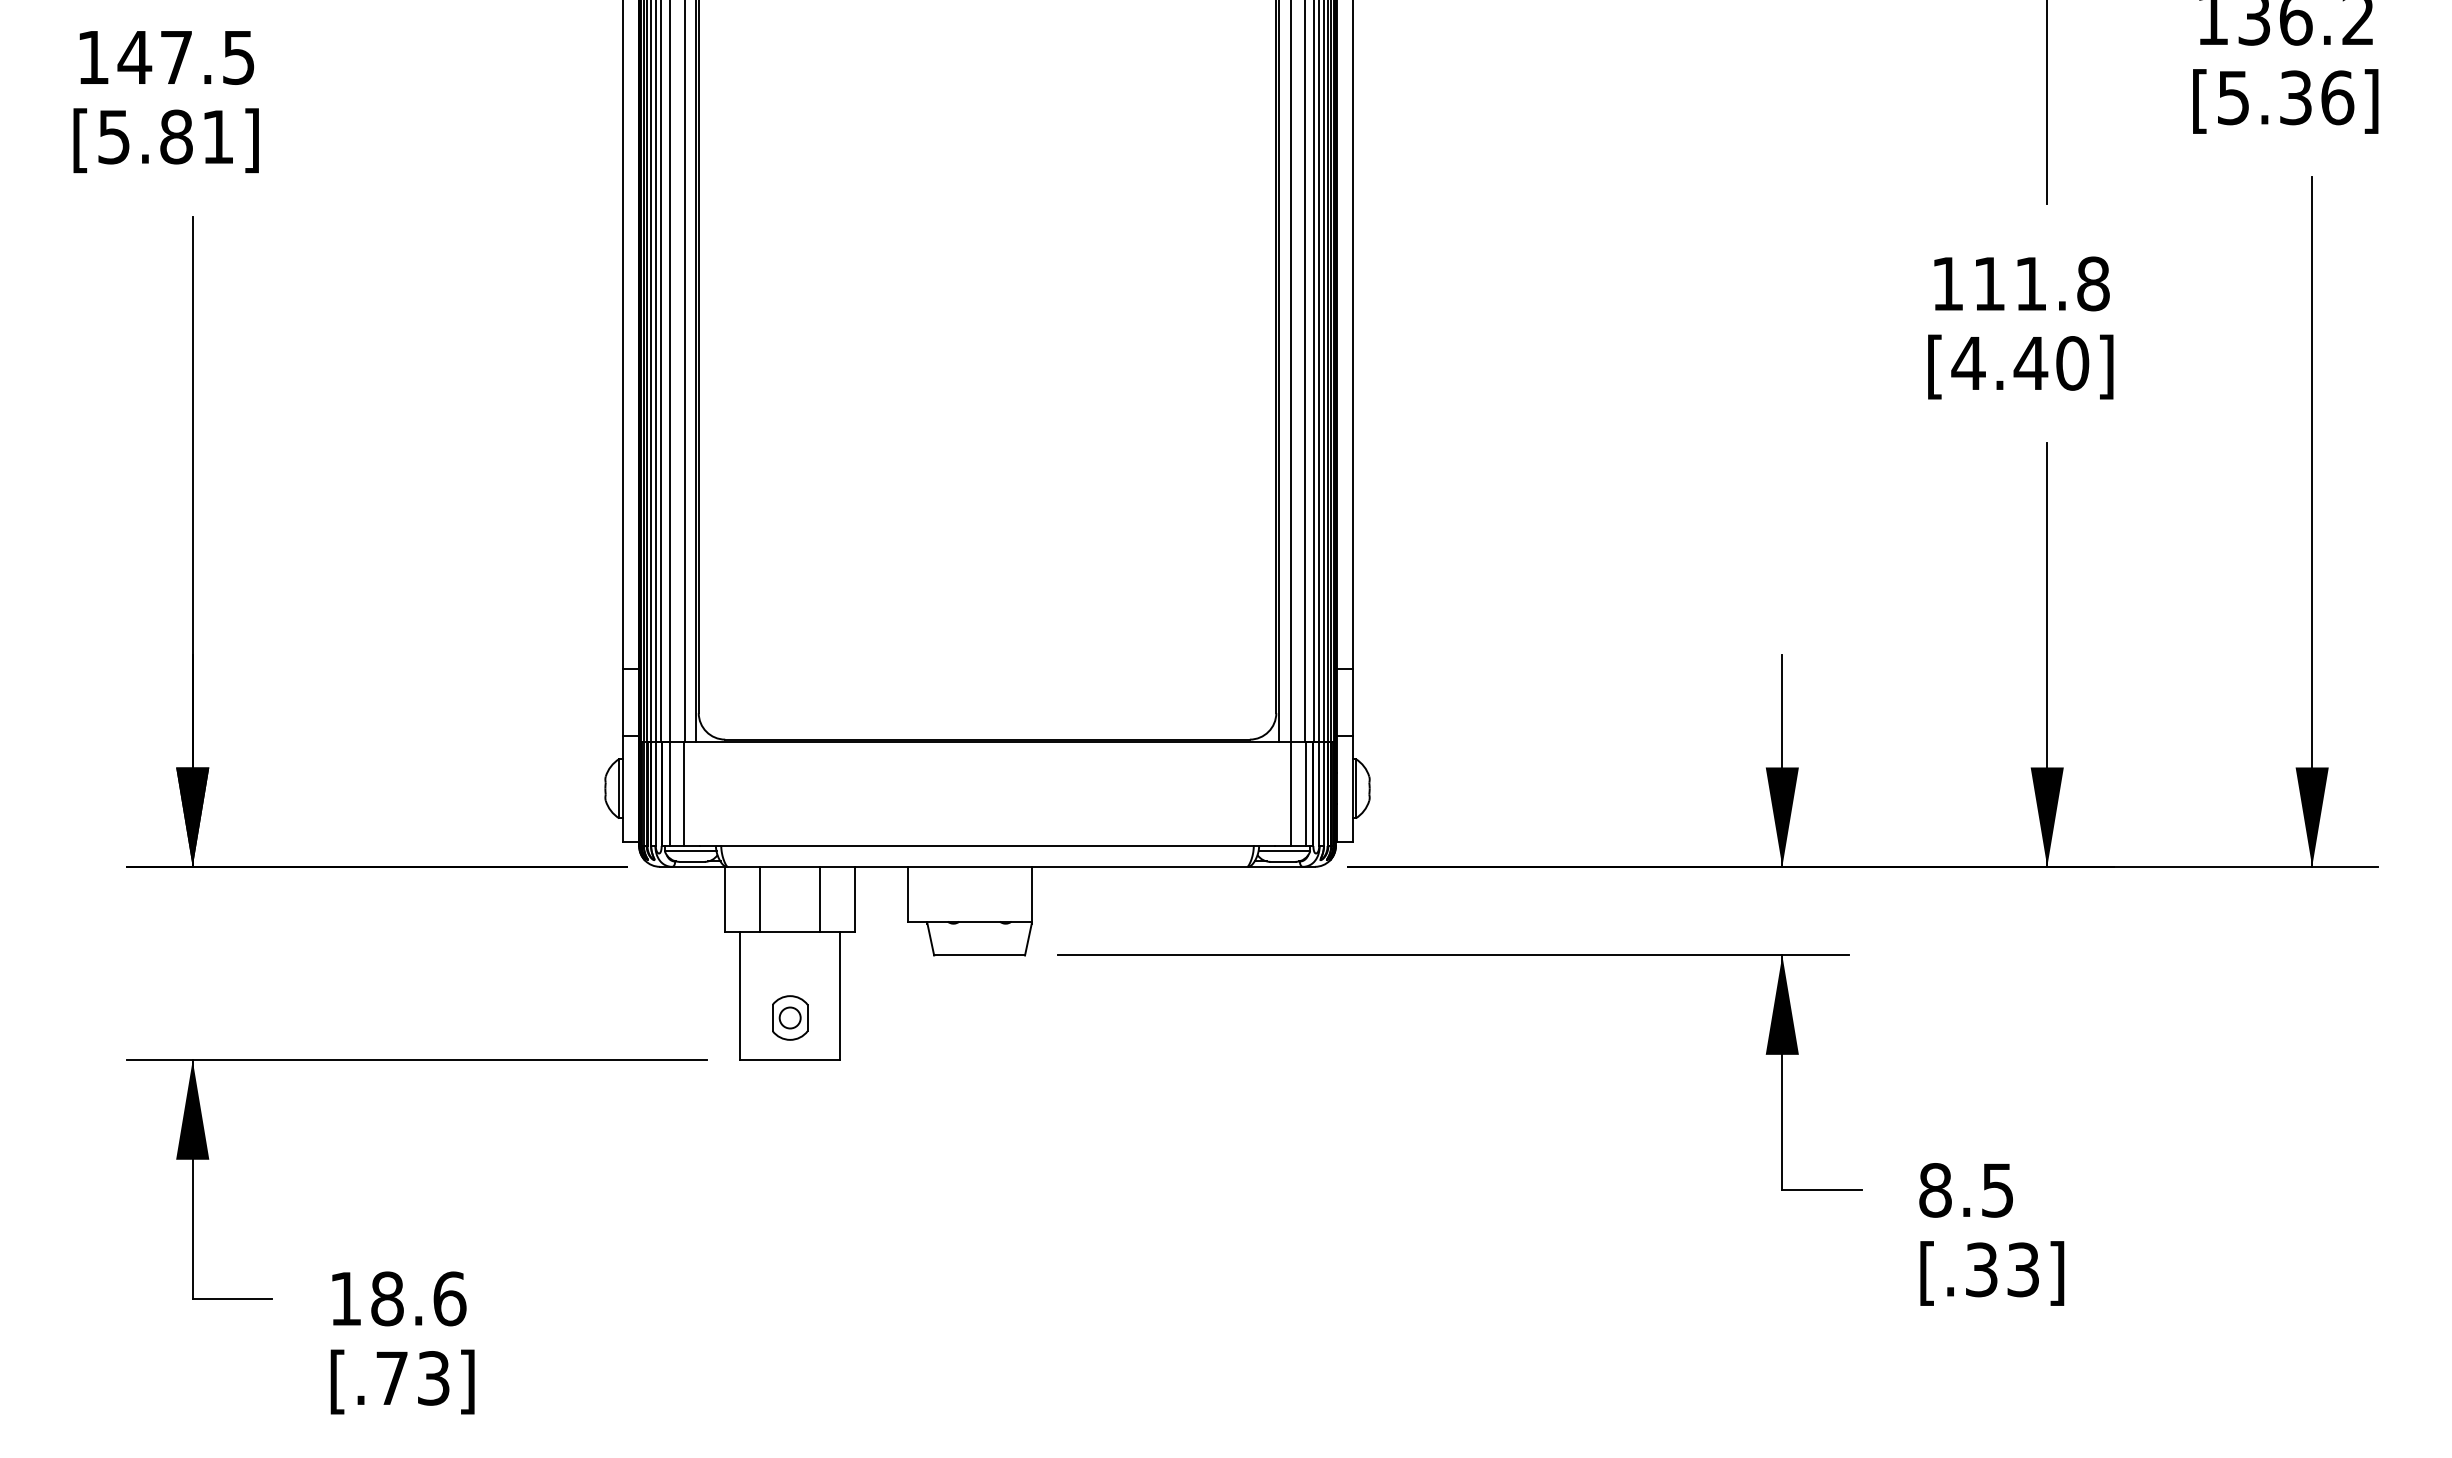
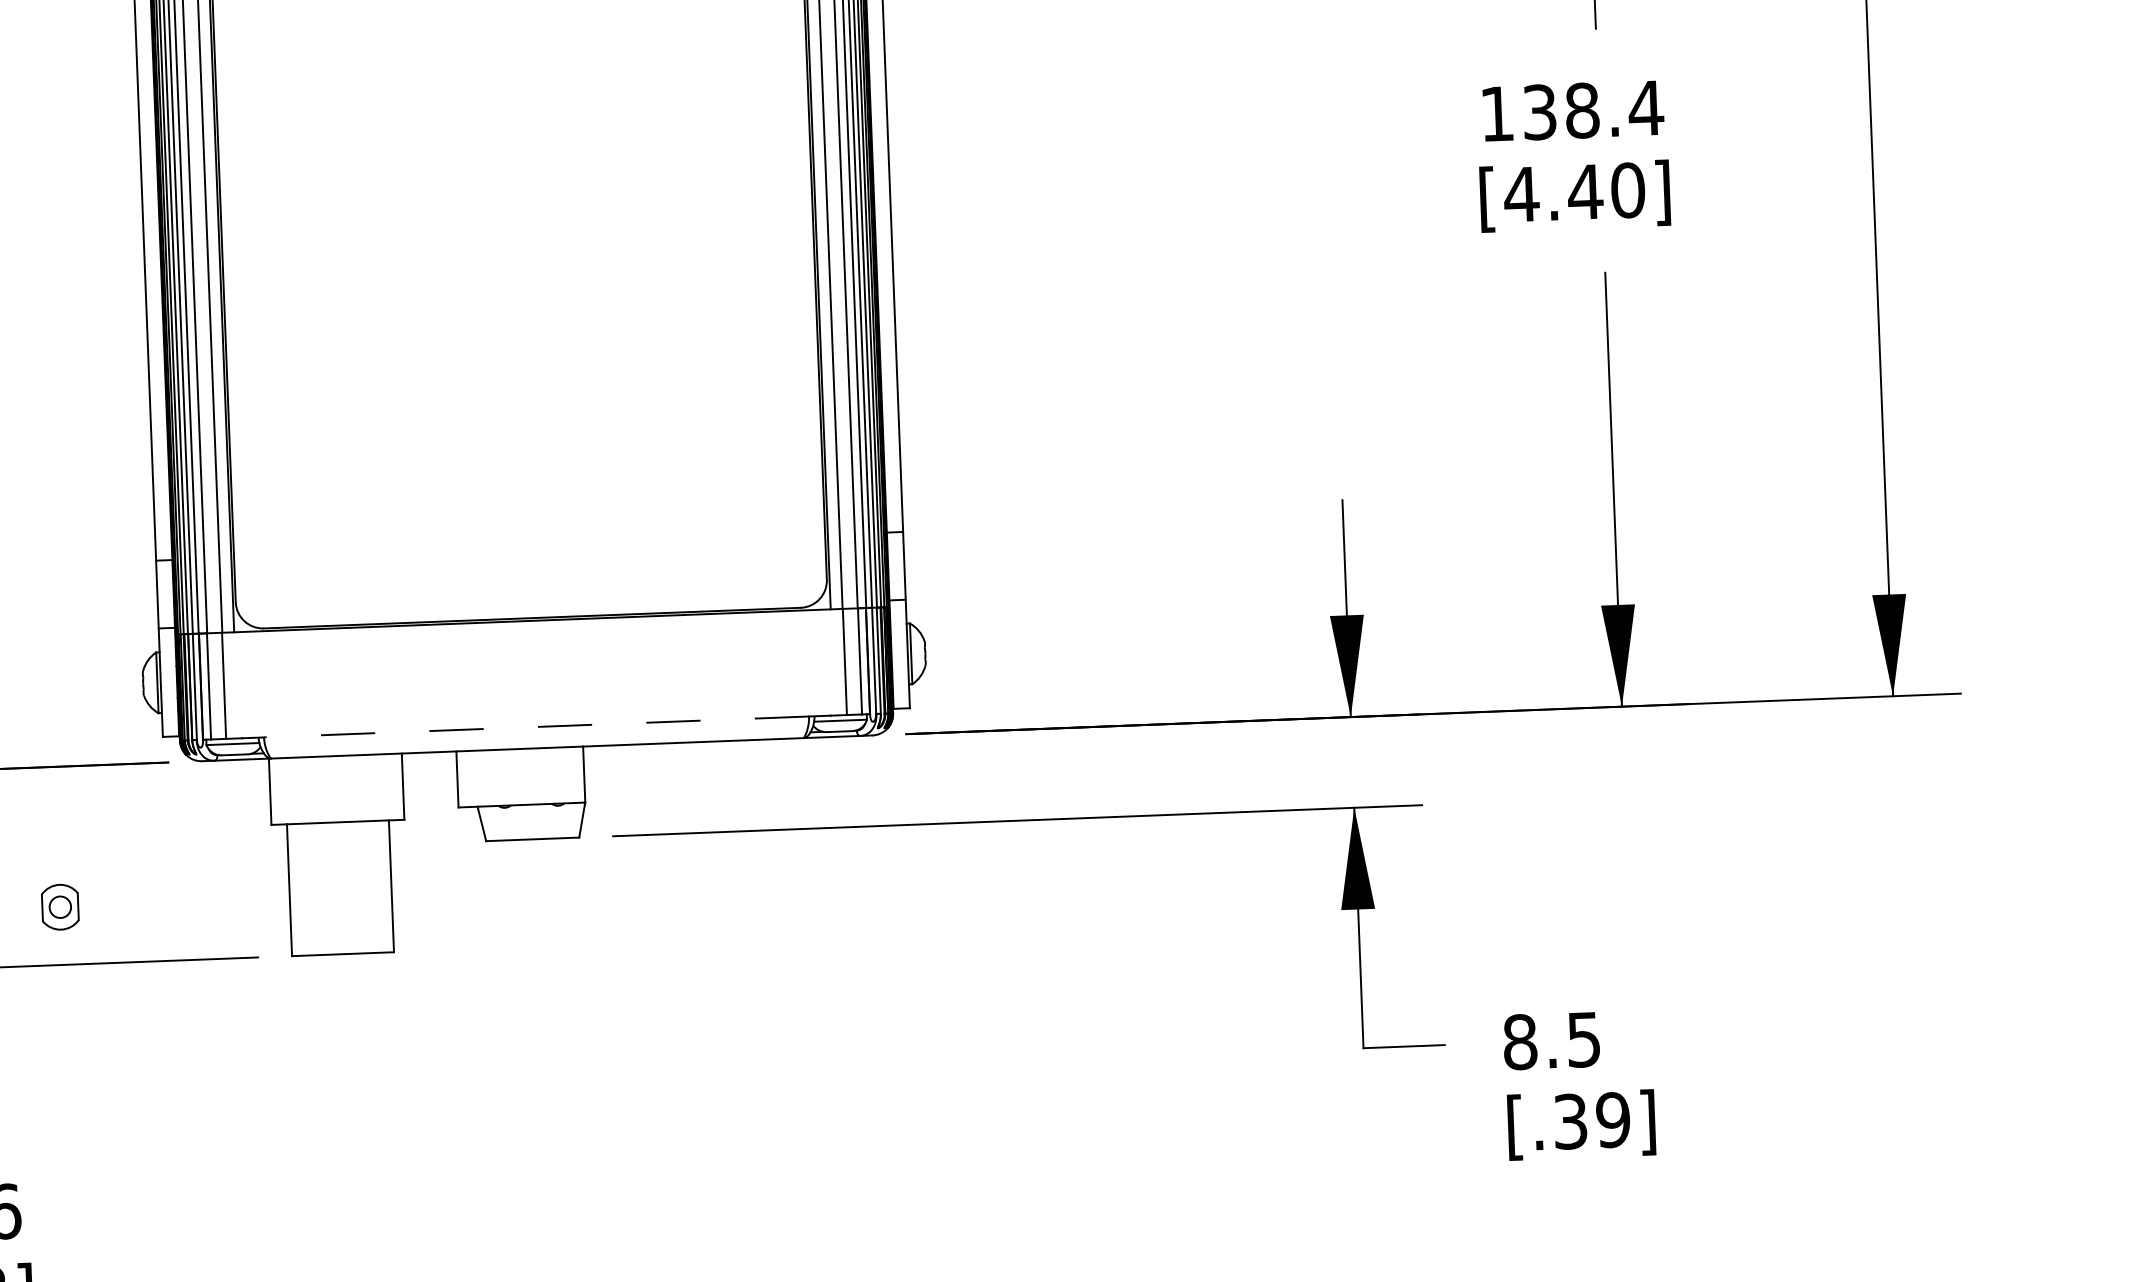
text: (2041, 283) -> (1593, 109), 111.8 -> 138.4
line: (987, 845) -> (536, 726), solid -> dashed
line: (760, 898) -> (306, 789), removed
line: (820, 898) -> (367, 787), removed
part: (790, 1017) -> (60, 906), moved
text: (2022, 1269) -> (1612, 1119), [.33] -> [.39]

